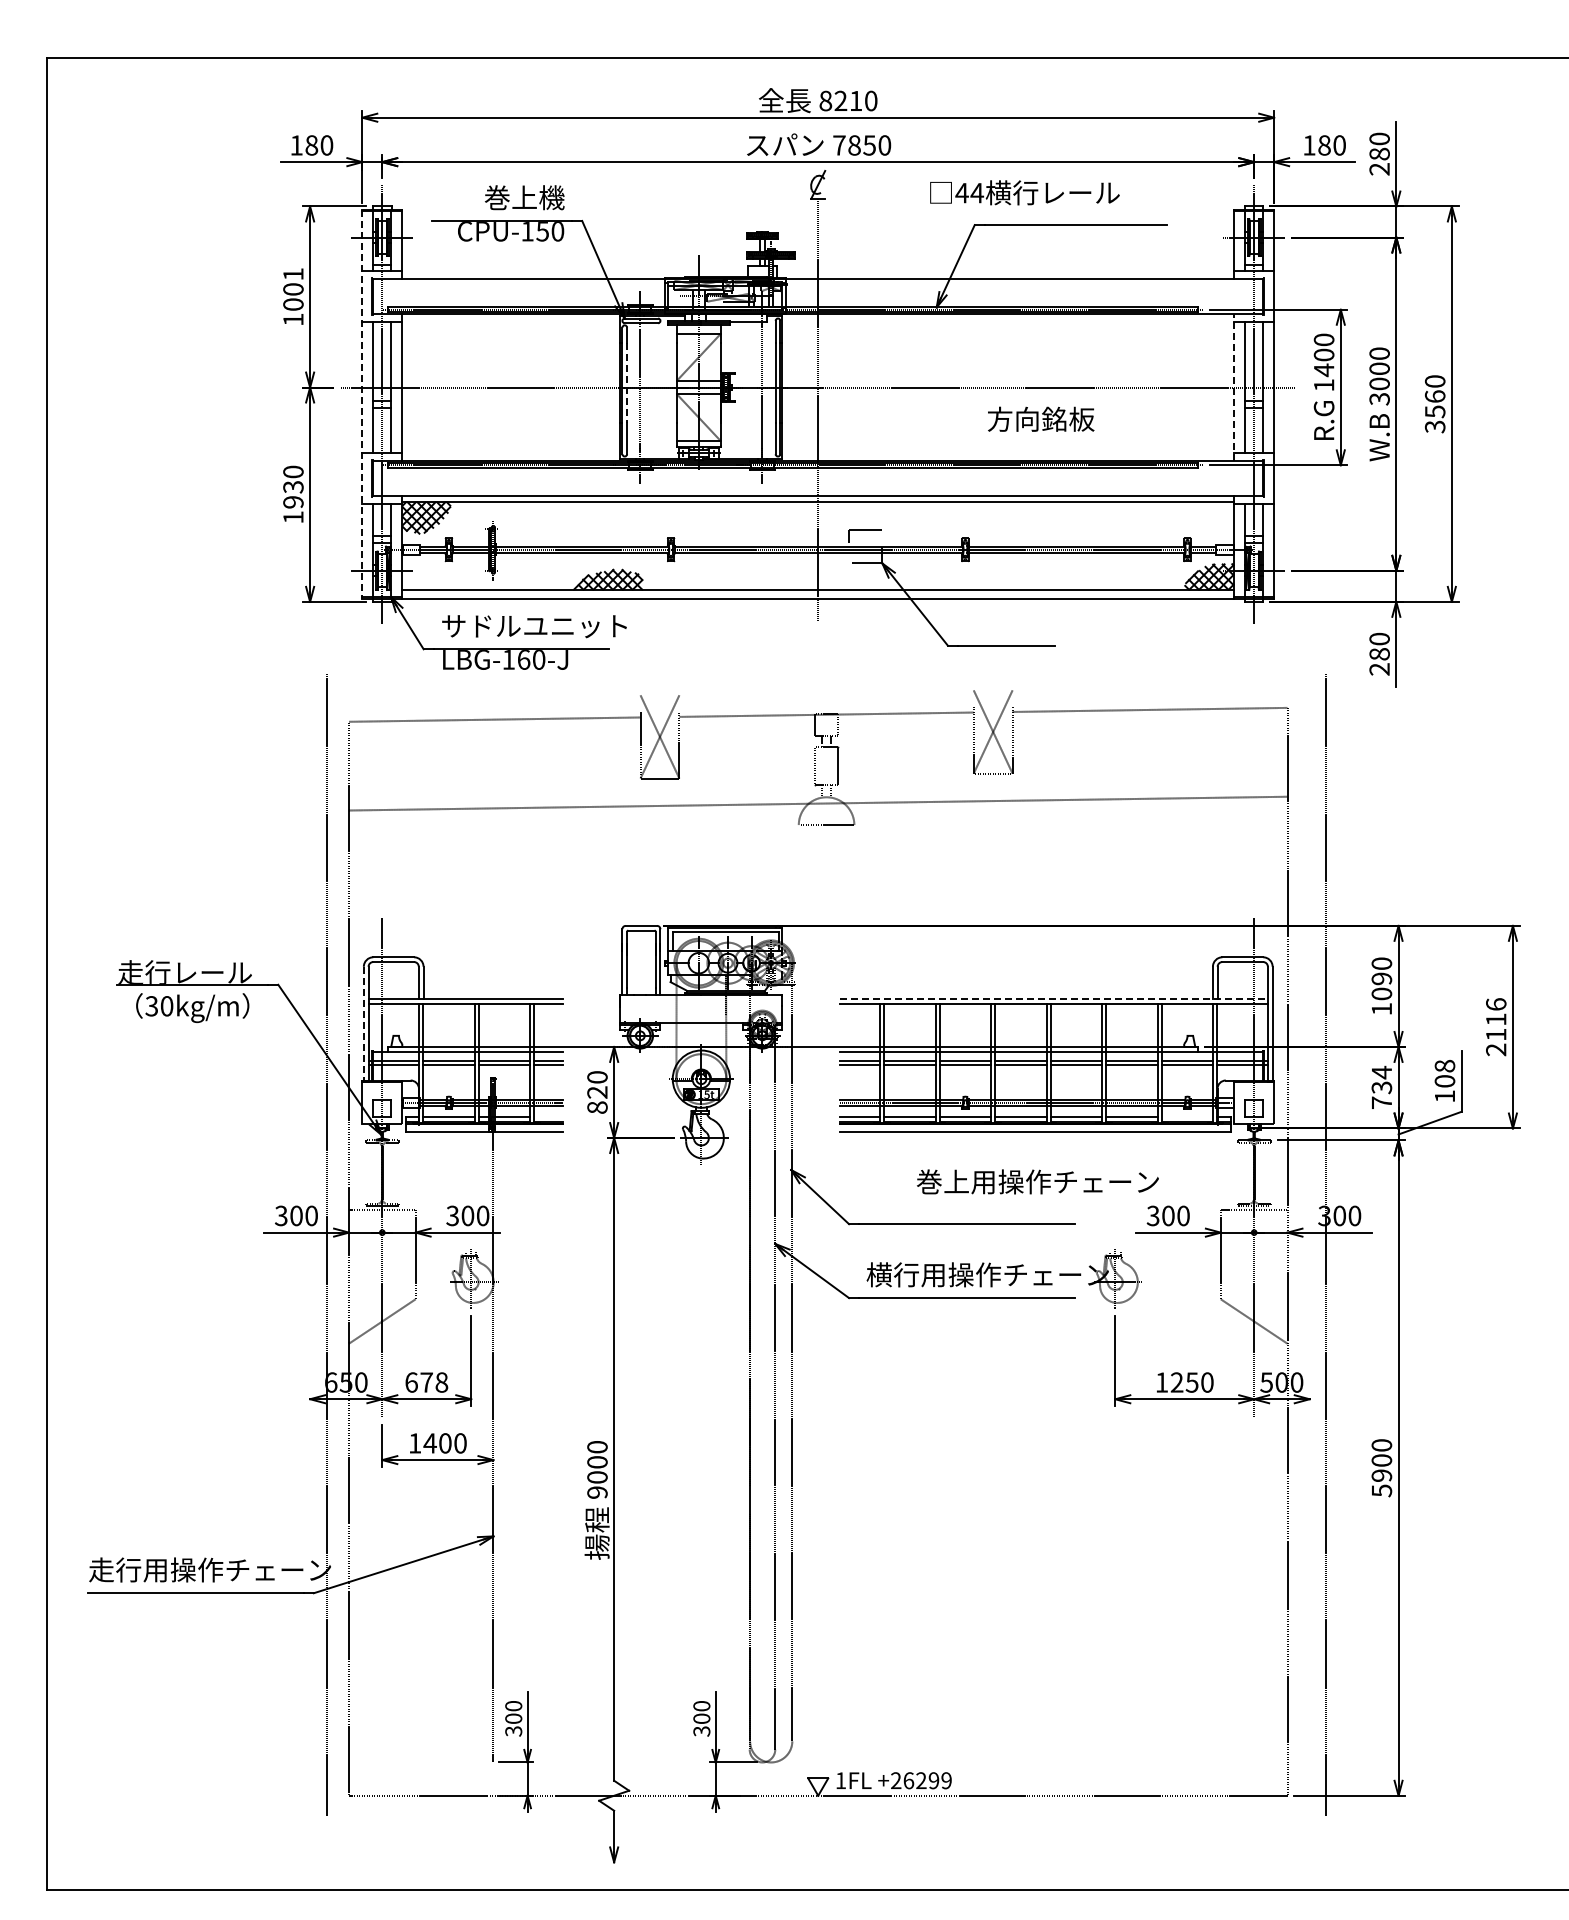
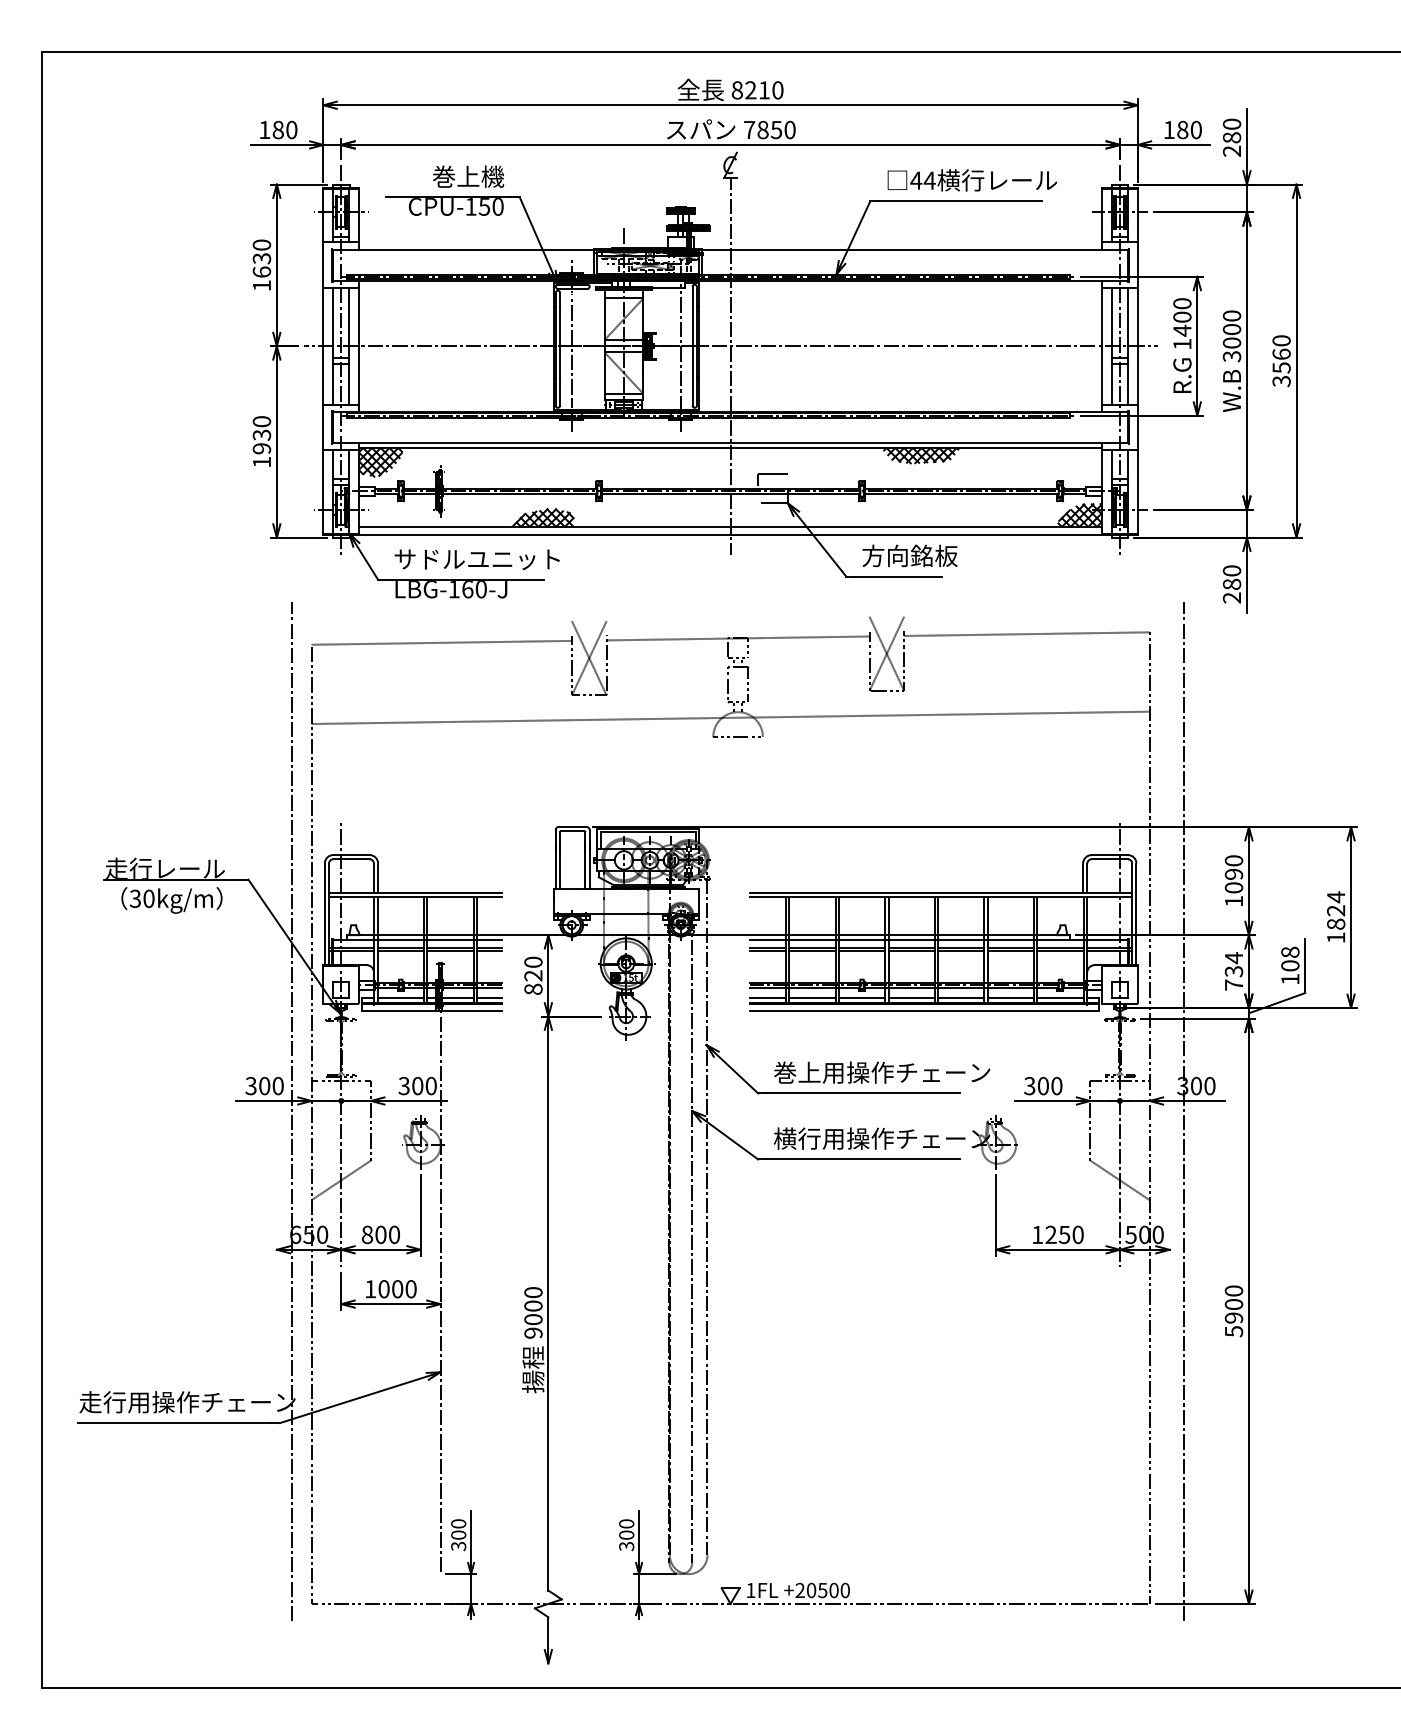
text: (1024, 192) -> (972, 180), moved
text: (293, 289) -> (261, 258), 1001 -> 1630
line: (627, 383) -> (560, 342), dashed -> solid
line: (1234, 387) -> (1102, 346), dashed -> solid
line: (362, 404) -> (323, 361), dashed -> solid
text: (1041, 418) -> (910, 555), moved
hatch: (1031, 510) -> (921, 456), added
line: (1054, 999) -> (941, 892), dashed -> solid
line: (363, 1024) -> (324, 915), dashed -> solid
text: (1496, 1026) -> (1336, 916), 2116 -> 1824
line: (548, 1116) -> (489, 997), added
line: (1187, 1116) -> (1060, 997), added
text: (1037, 1181) -> (881, 1072), moved
text: (426, 1382) -> (380, 1234), 678 -> 800
text: (429, 1443) -> (383, 1289), 1400 -> 1000
text: (927, 1780) -> (828, 1590), +26299 -> +20500

